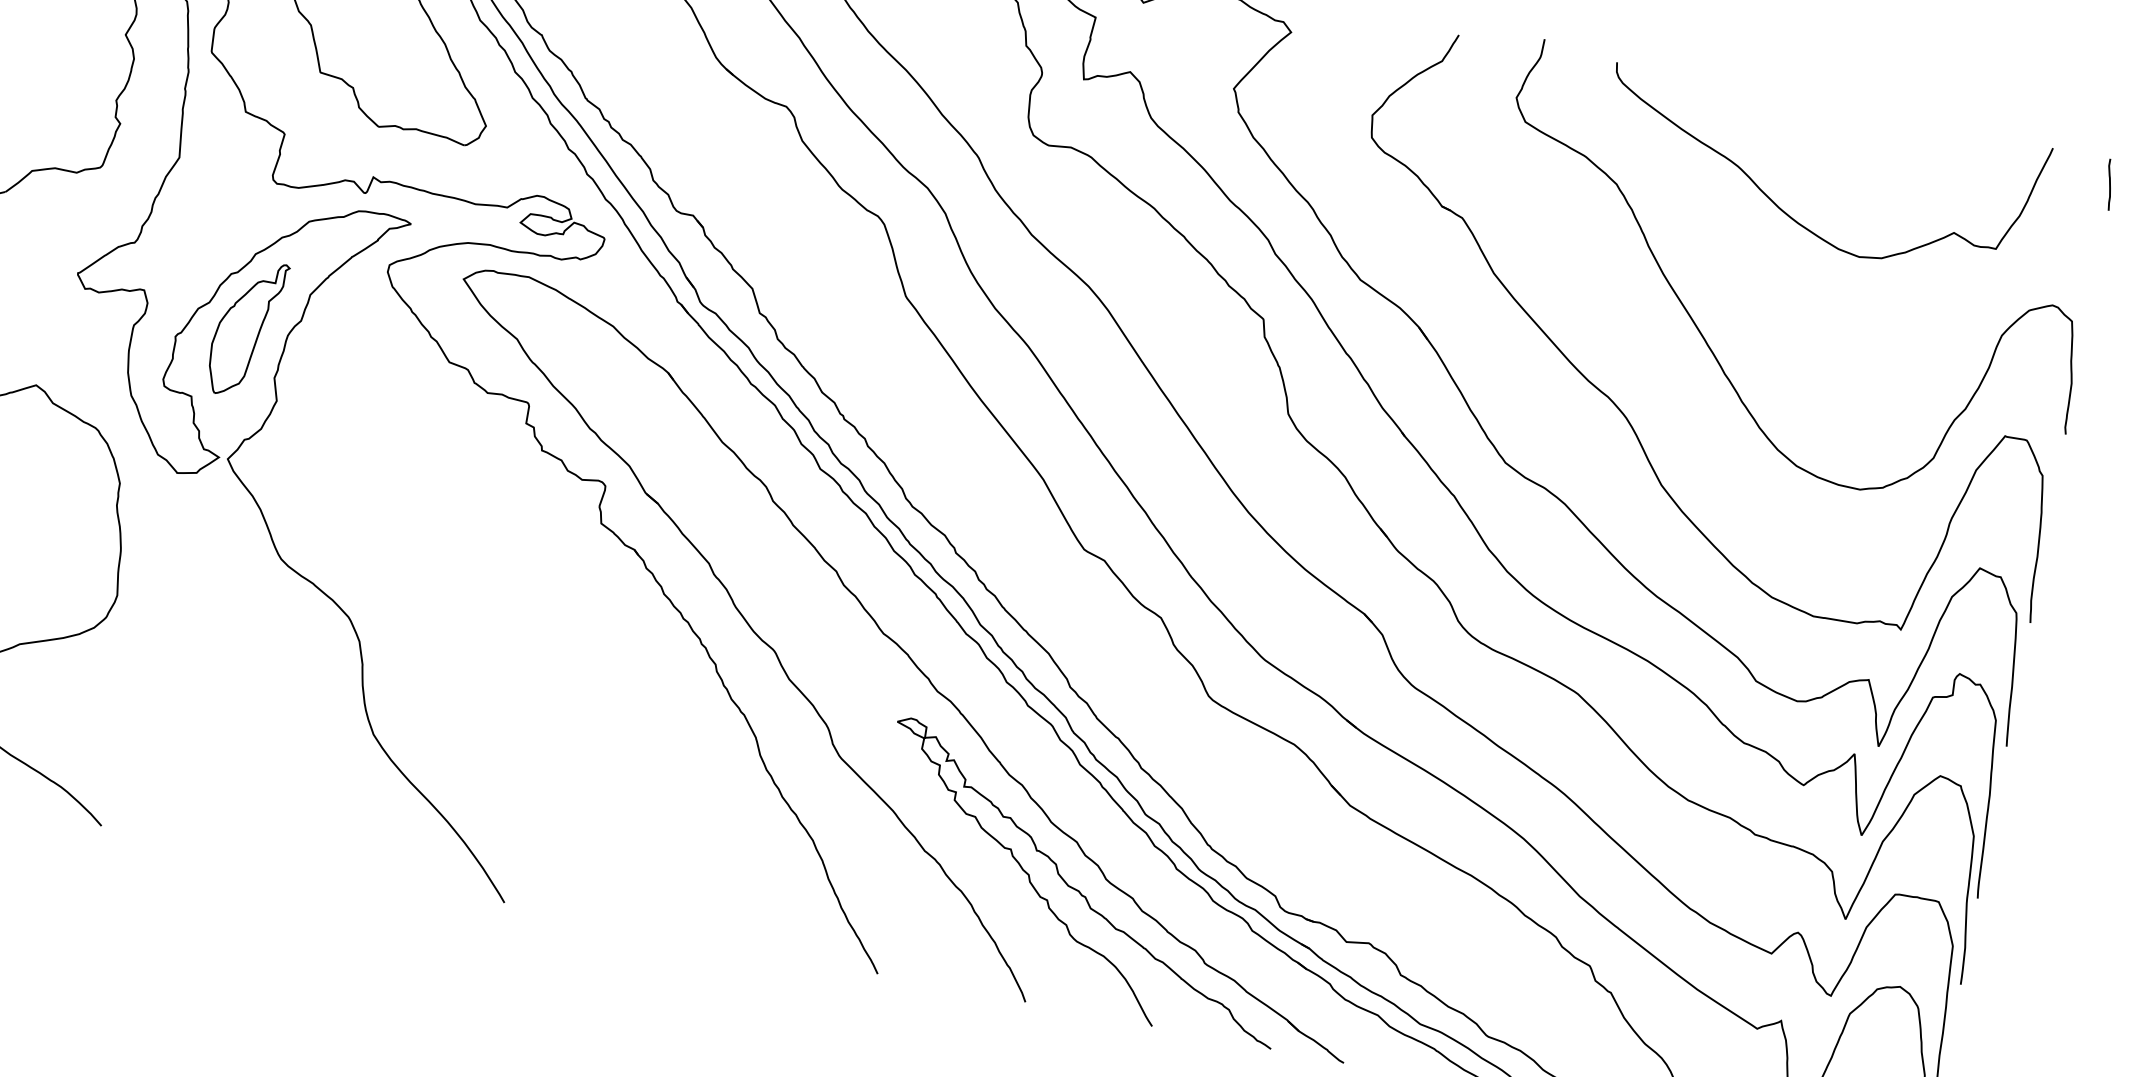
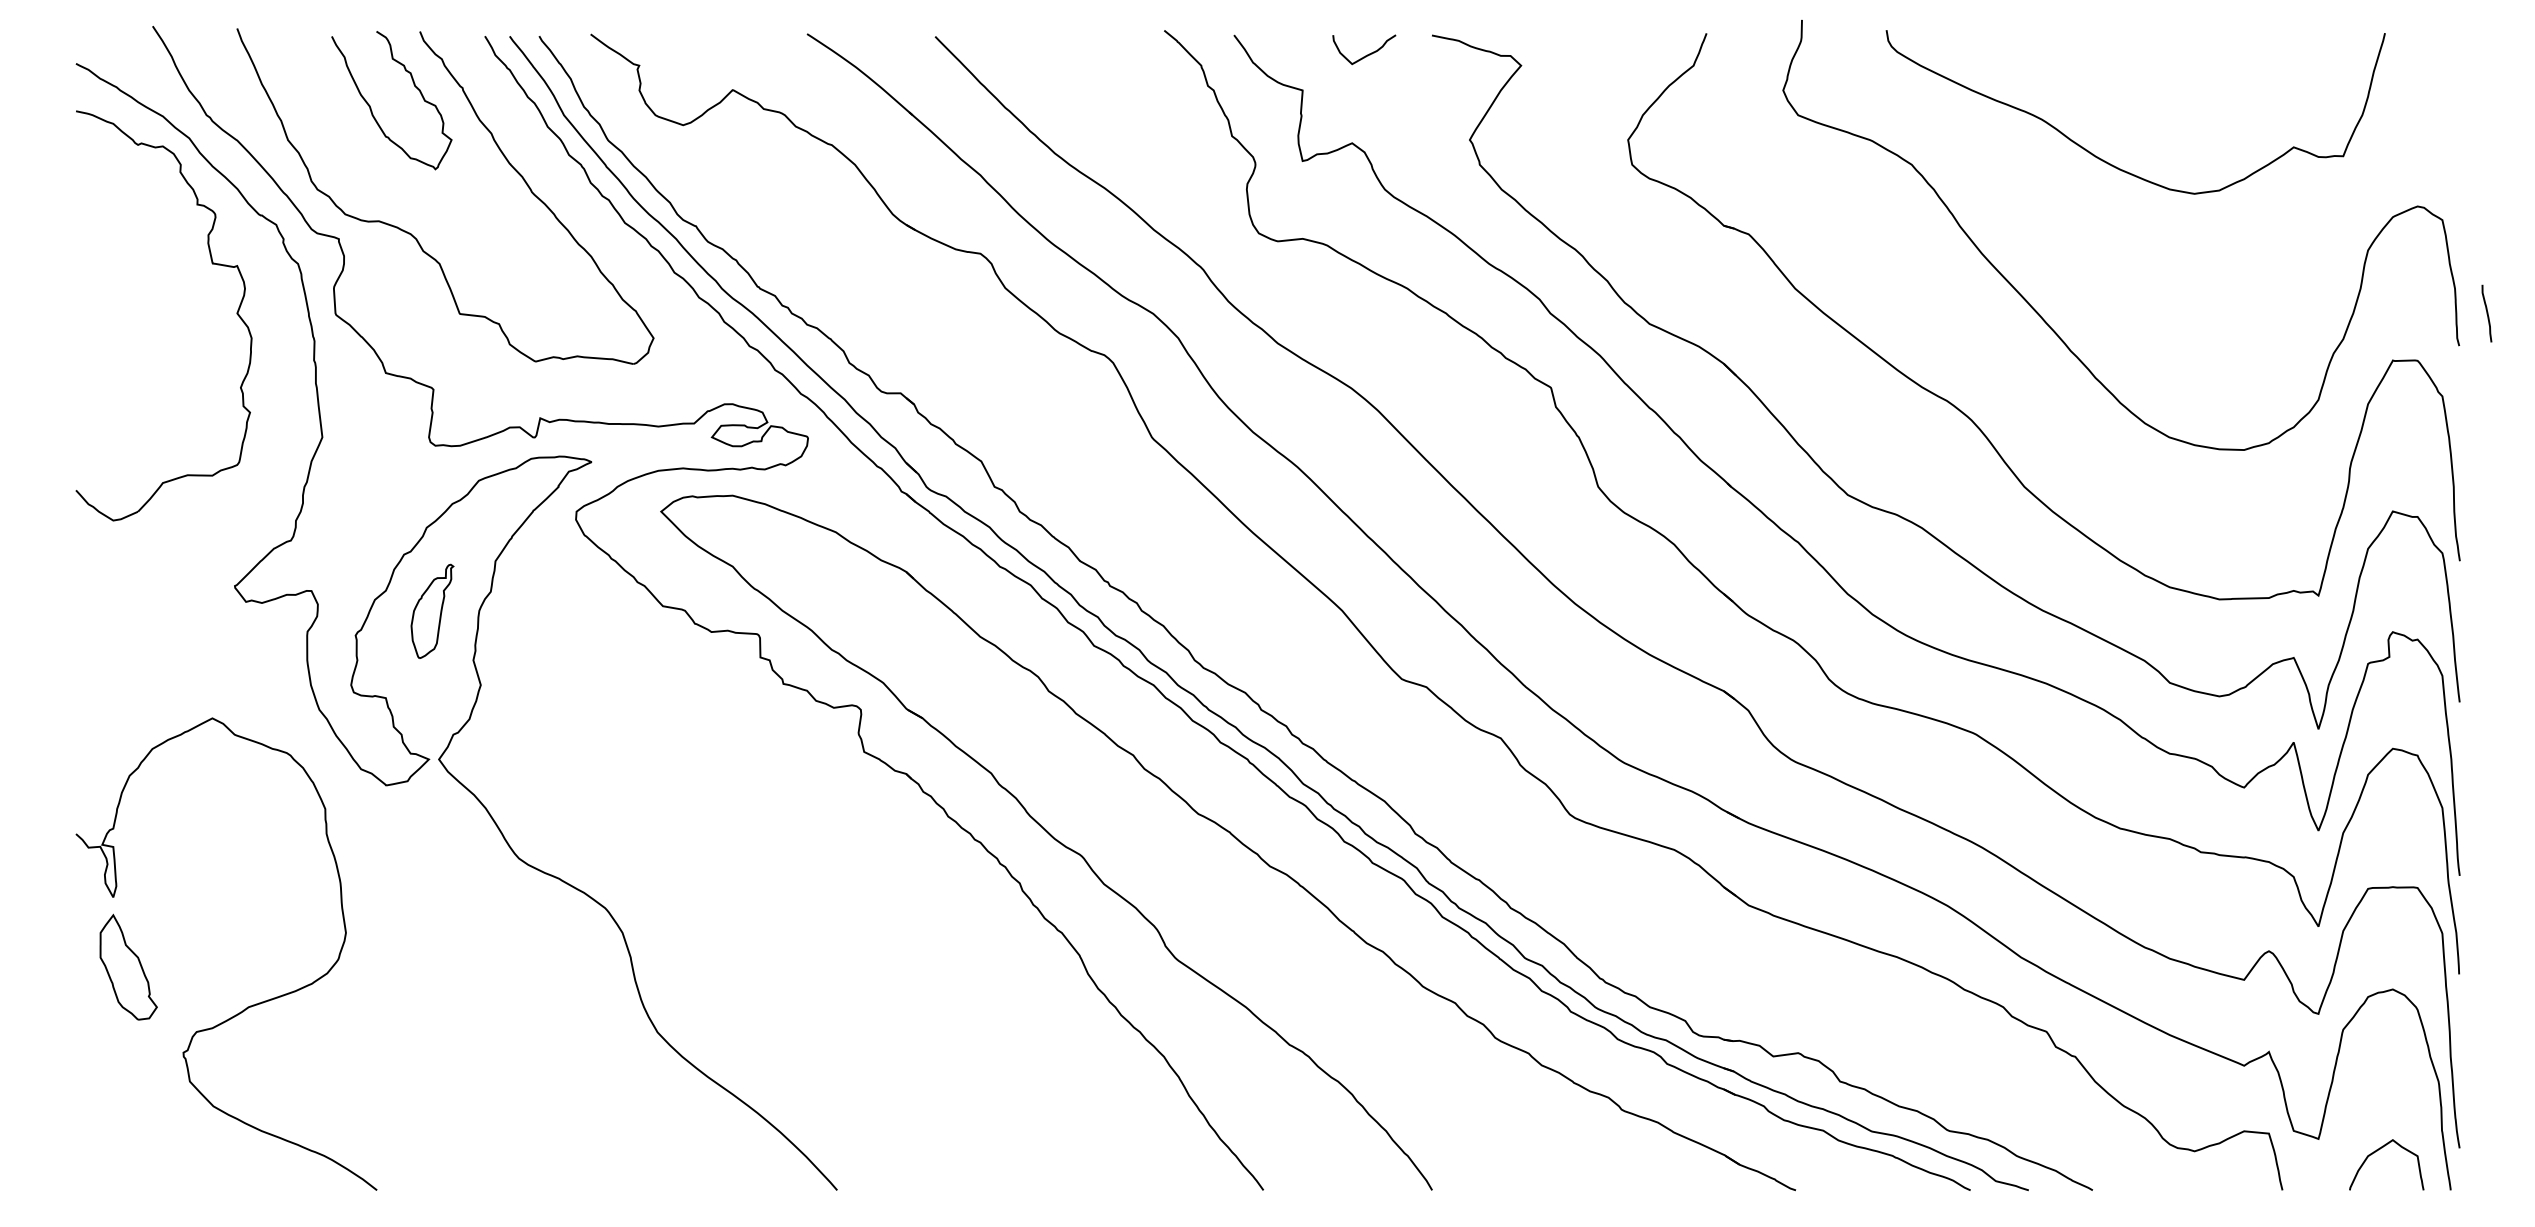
curve: (2109, 184) -> (2486, 313), moved
part: (246, 328) -> (432, 611), size x0.6
curve: (1078, 890) -> (1467, 1055), removed

